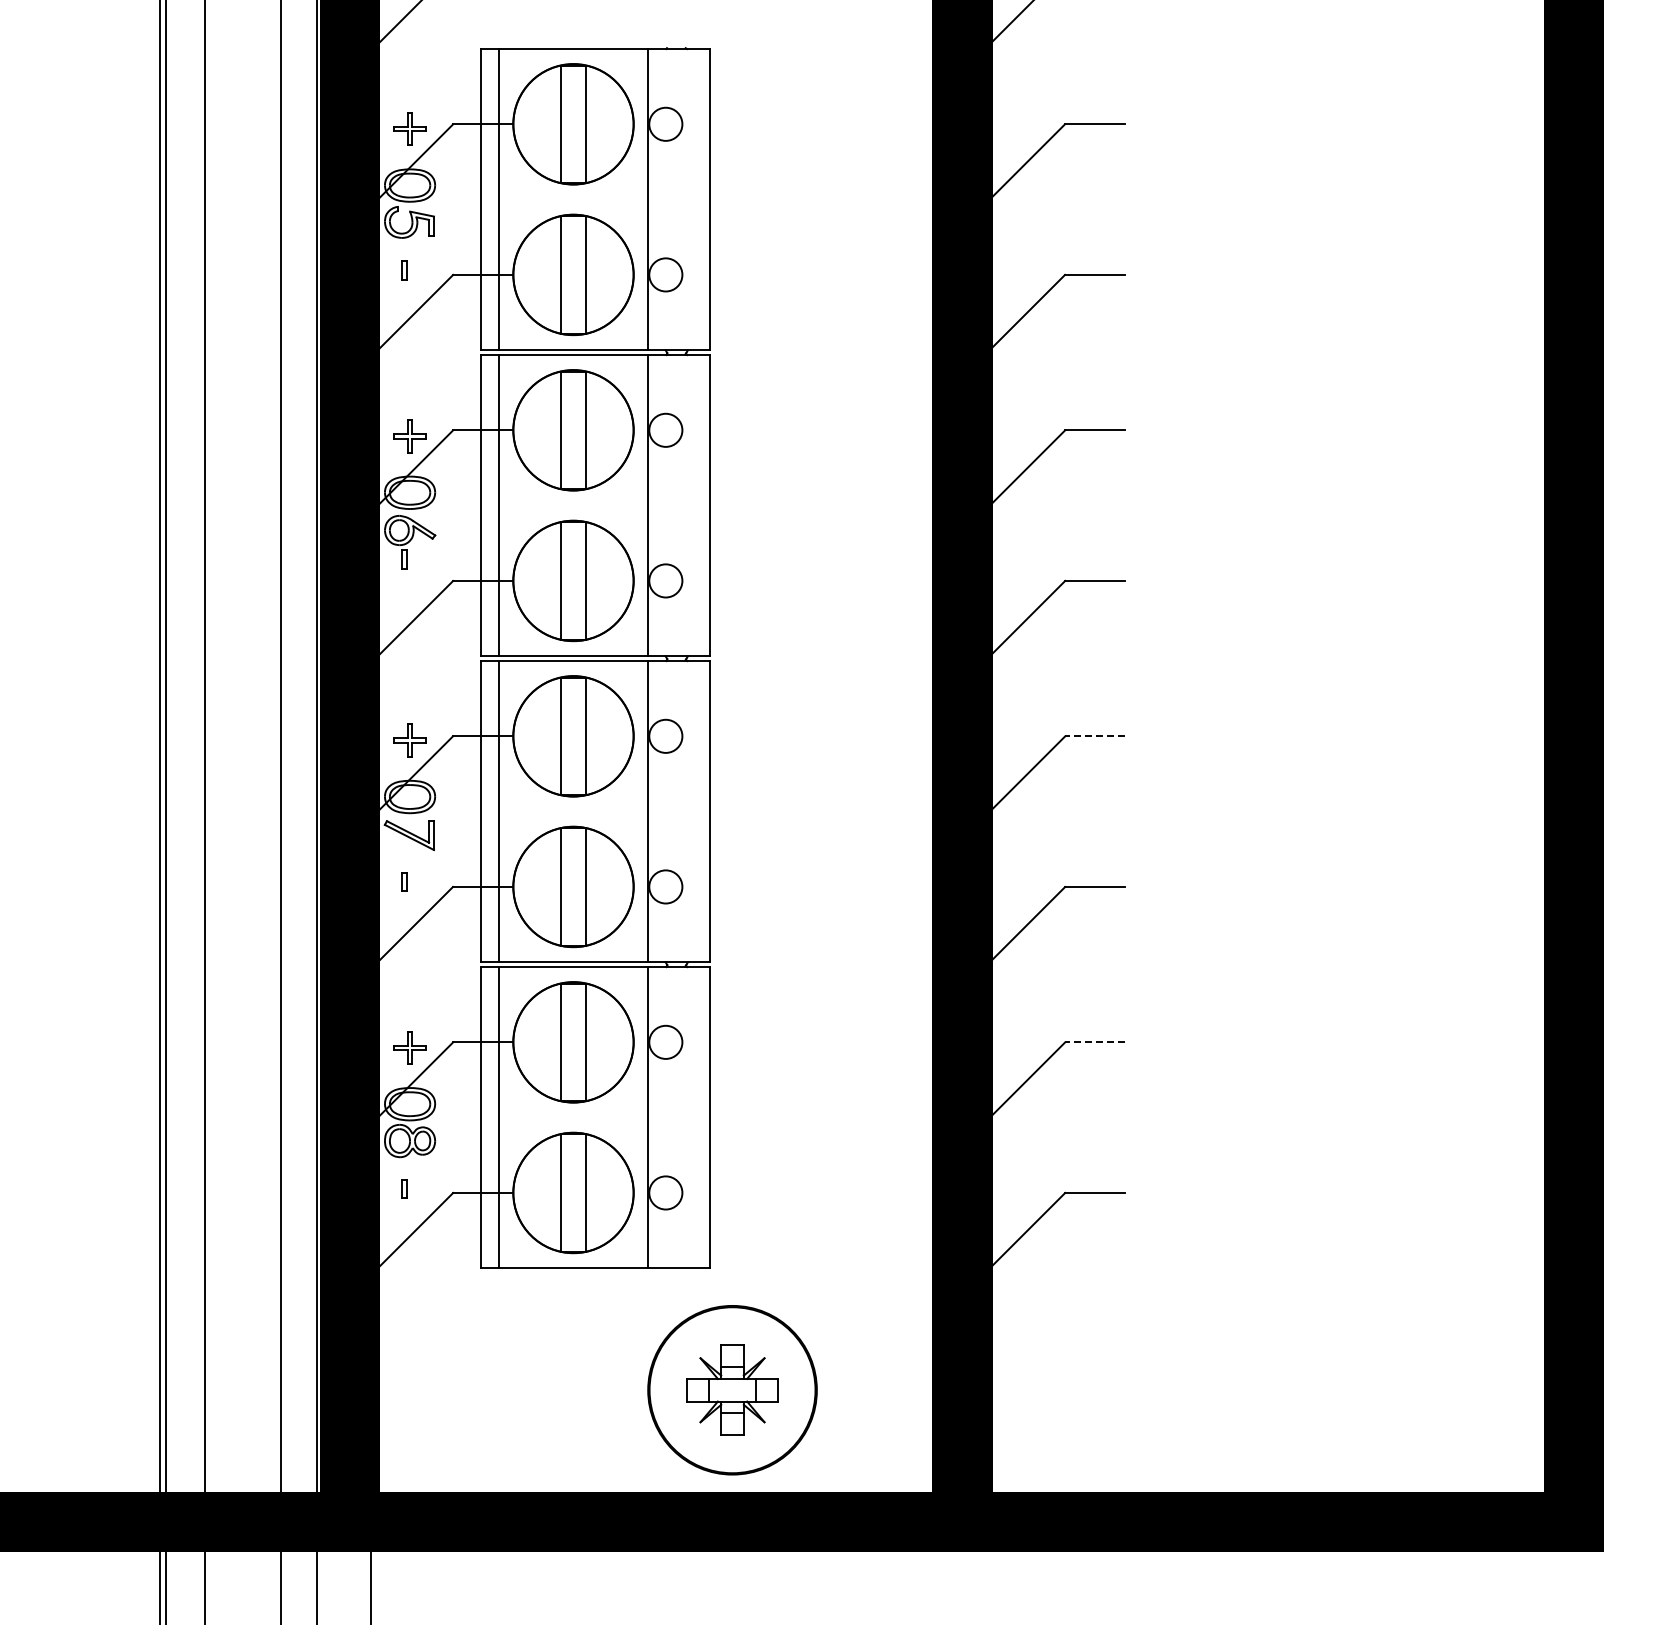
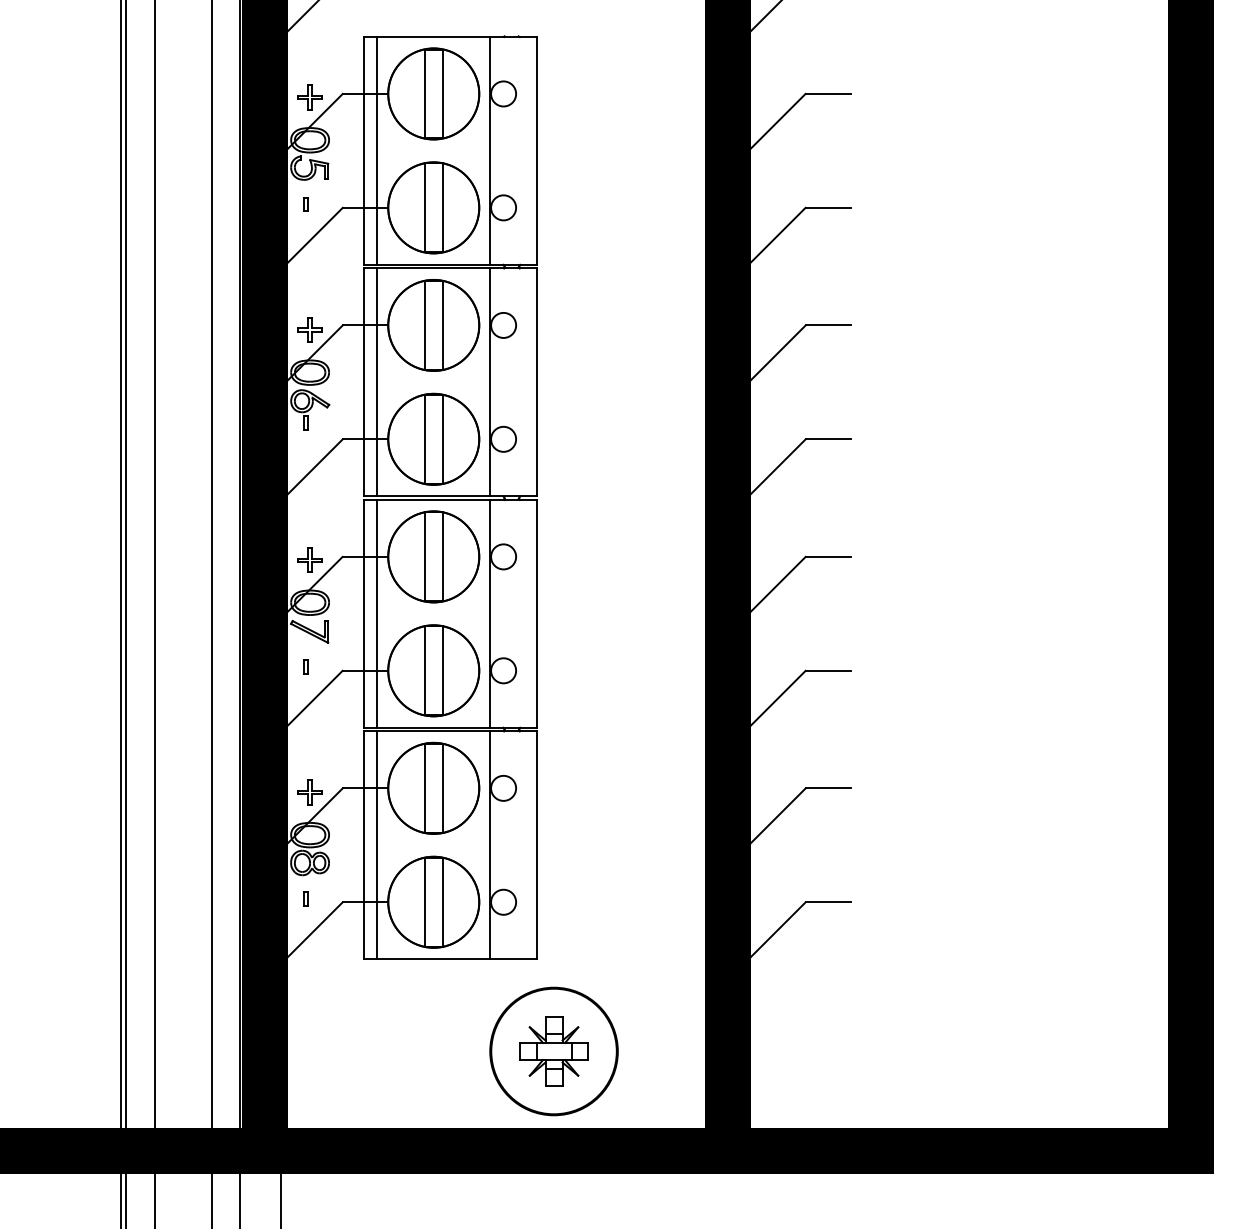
line: (1094, 736) -> (827, 557), dashed -> solid
line: (1094, 1042) -> (827, 788), dashed -> solid

